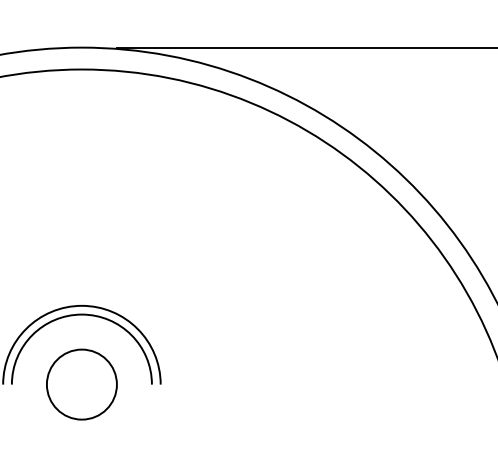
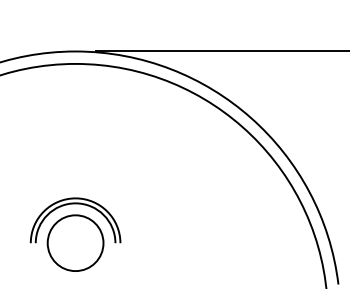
circle: (81, 385) -> (75, 243), size x1.4

